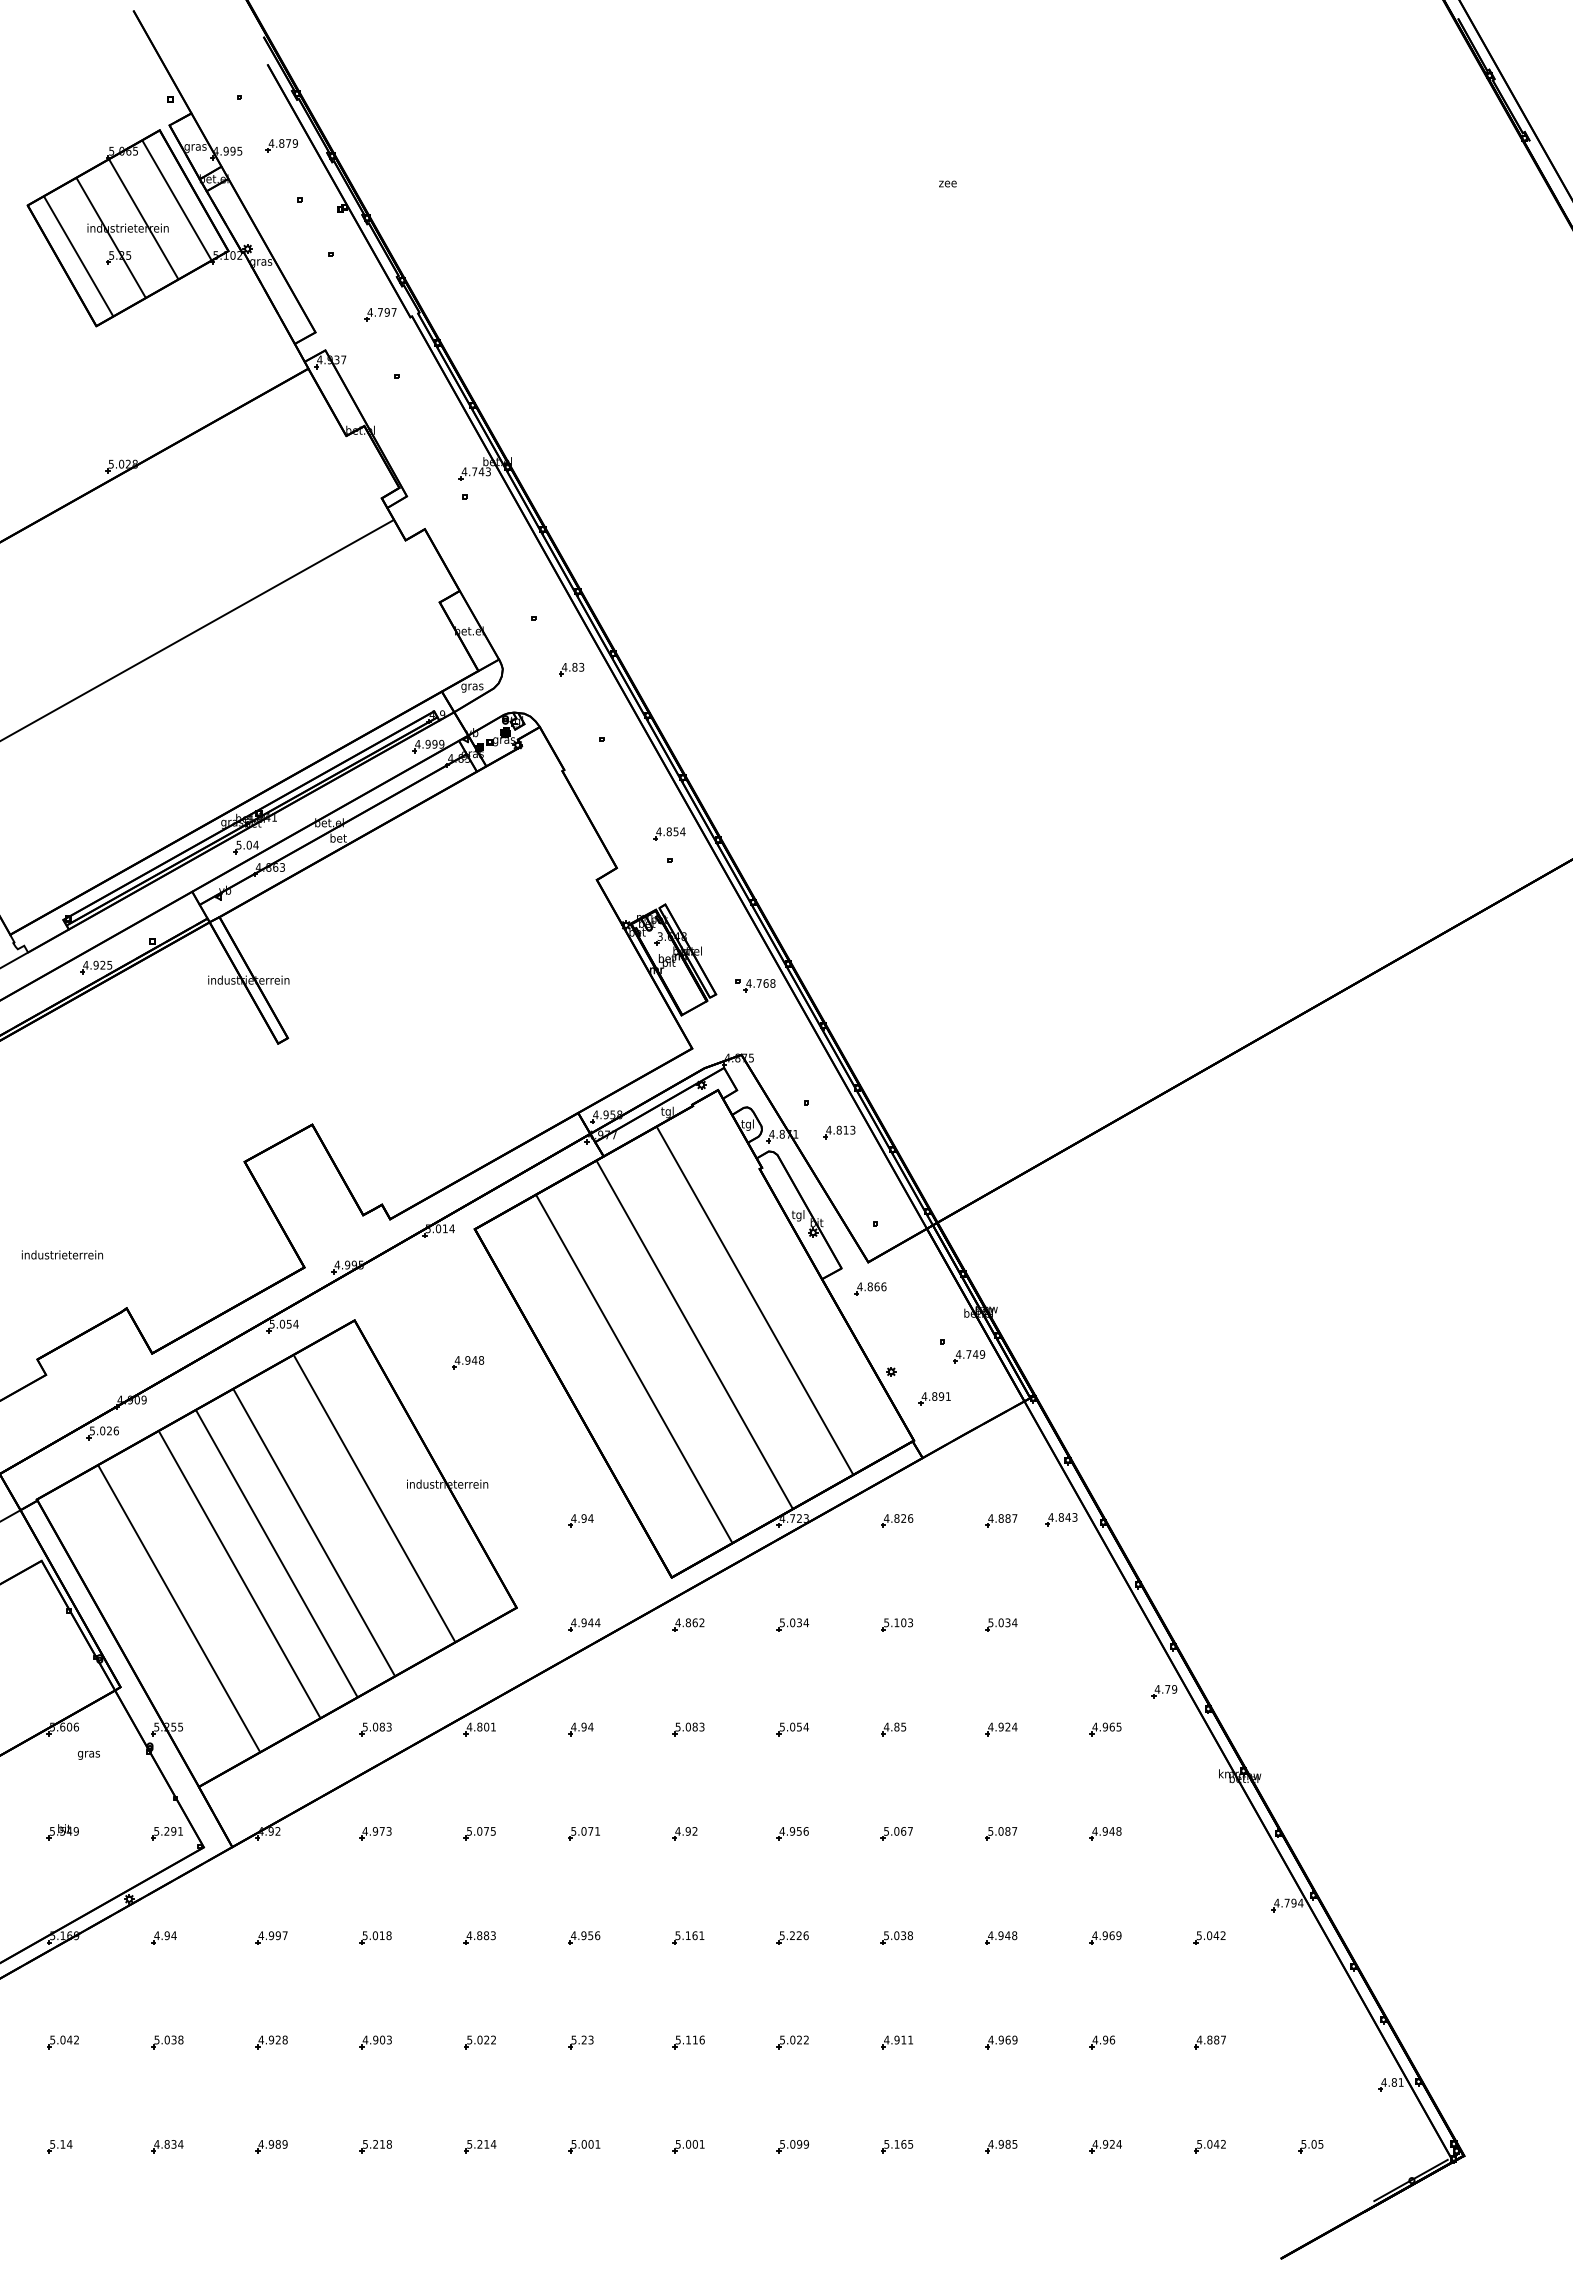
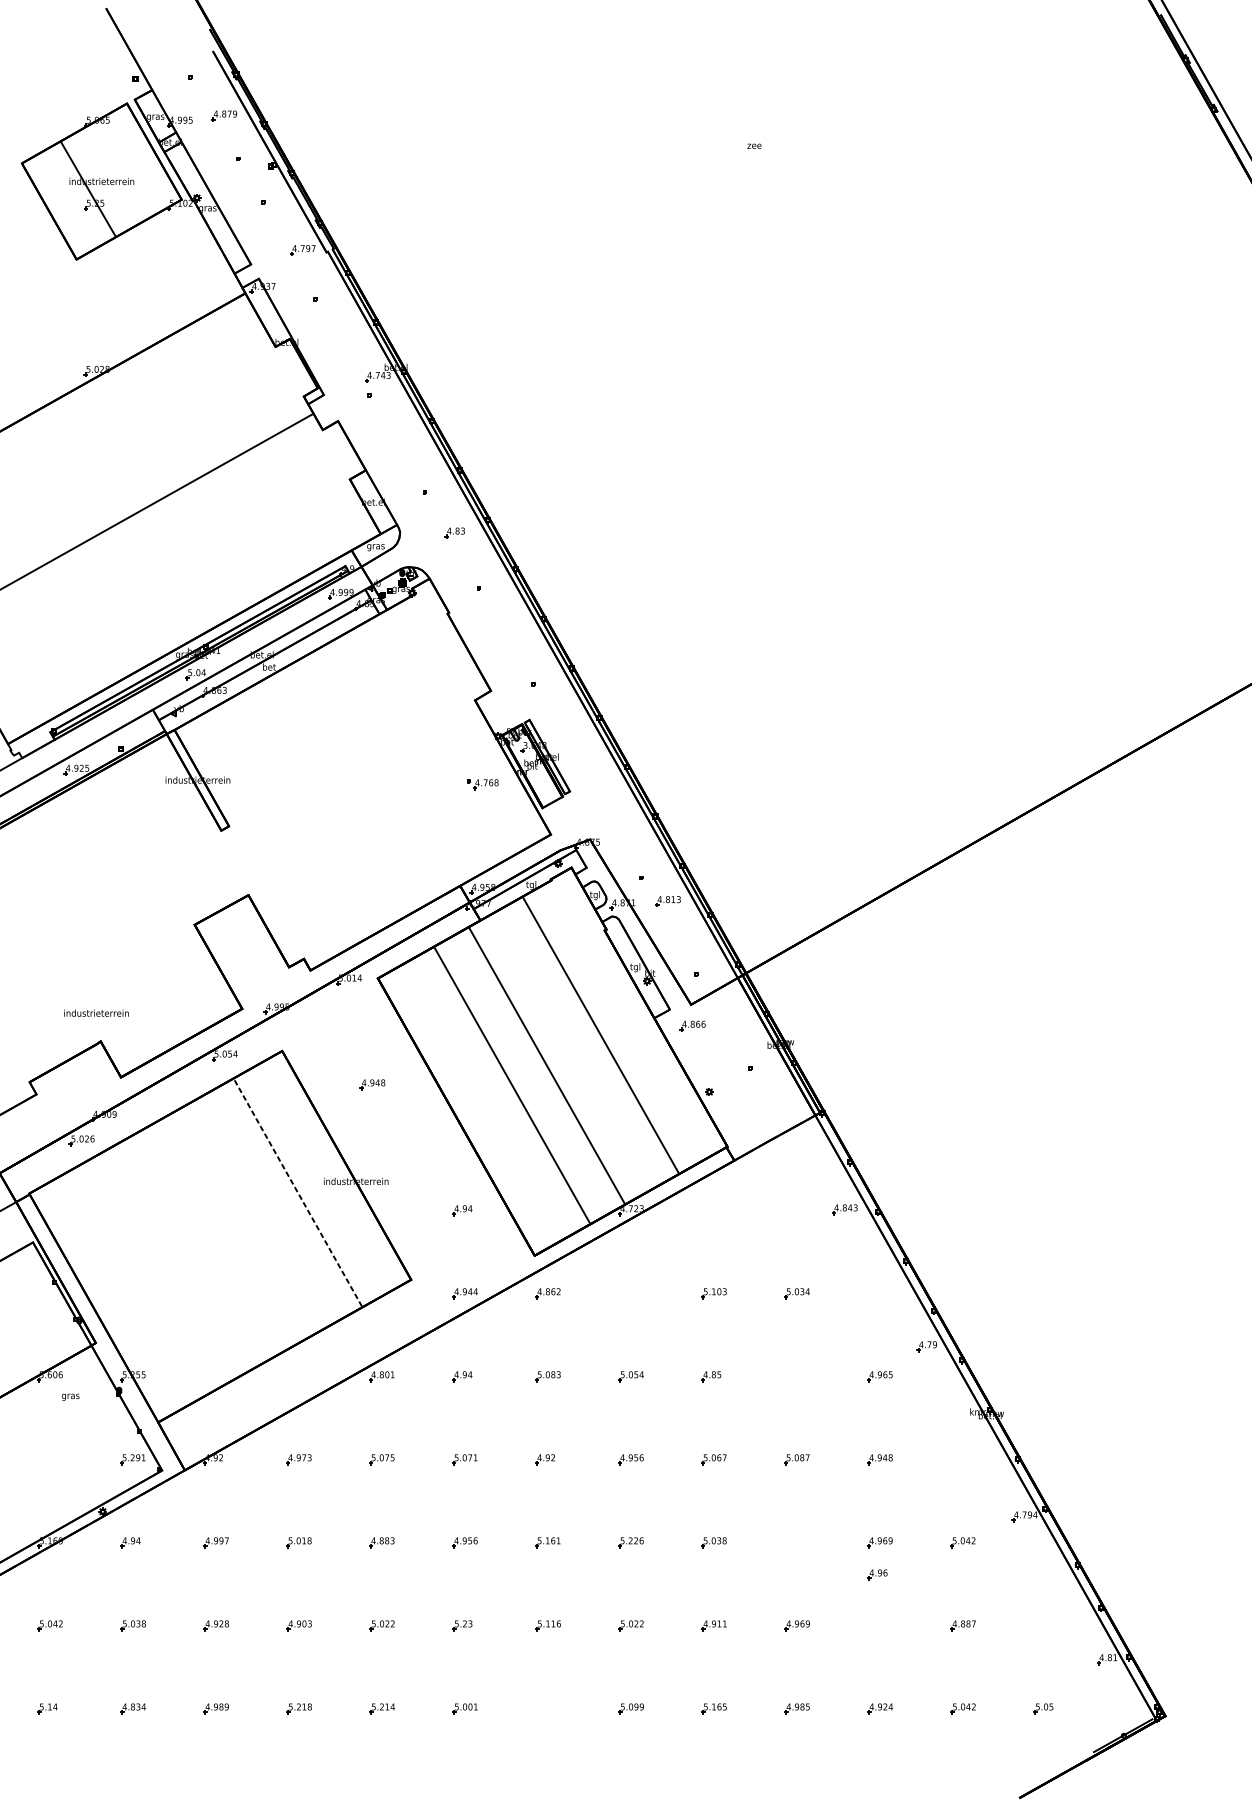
line: (176, 199) -> (140, 158), removed
line: (143, 218) -> (114, 173), removed
line: (78, 256) -> (62, 204), removed
part: (669, 833) -> (532, 663), removed
part: (755, 985) -> (482, 784), moved
text: (61, 1254) -> (95, 1012), moved
line: (694, 1334) -> (512, 1085), moved
part: (969, 1356) -> (771, 1079), removed
line: (633, 1368) -> (546, 1065), moved
part: (934, 1398) -> (743, 1113), removed
line: (374, 1498) -> (298, 1192), solid -> dashed
part: (897, 1520) -> (714, 1210), removed
part: (1001, 1520) -> (797, 1210), removed
line: (314, 1532) -> (250, 1219), removed
line: (276, 1553) -> (219, 1236), removed
line: (239, 1574) -> (190, 1253), removed
line: (178, 1608) -> (141, 1280), removed
part: (792, 1624) -> (630, 1293), removed
part: (375, 1729) -> (298, 1376), removed
part: (1001, 1729) -> (797, 1376), removed
part: (62, 1832) -> (49, 1458), removed
part: (1001, 1937) -> (797, 1542), removed
part: (1102, 2042) -> (877, 1574), moved
part: (688, 2146) -> (547, 1708), removed

